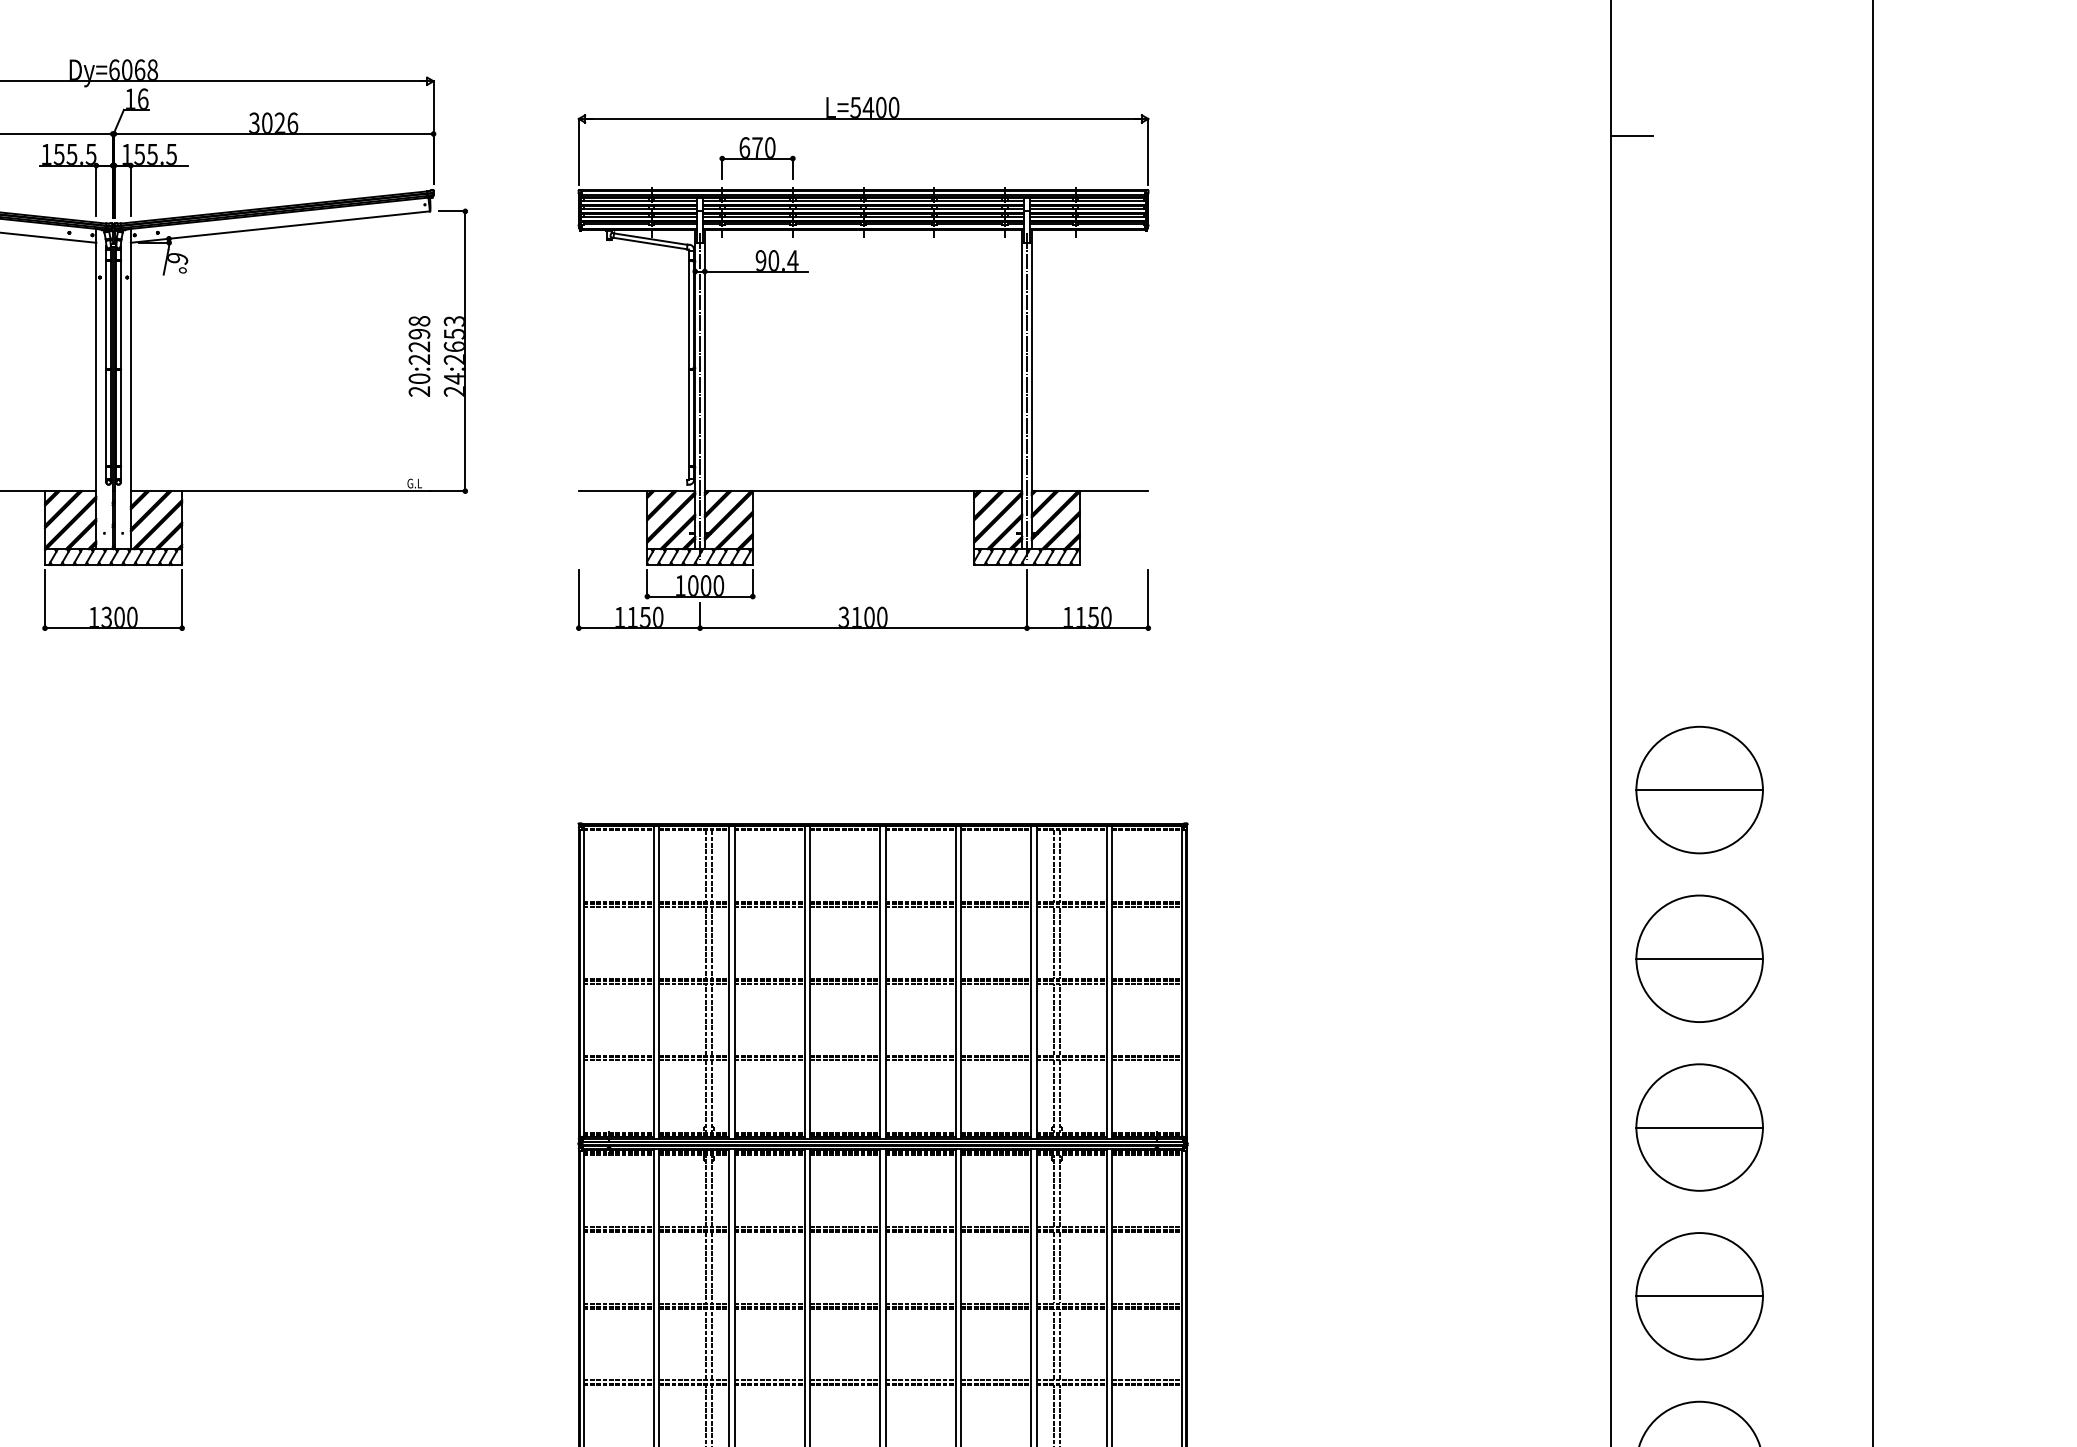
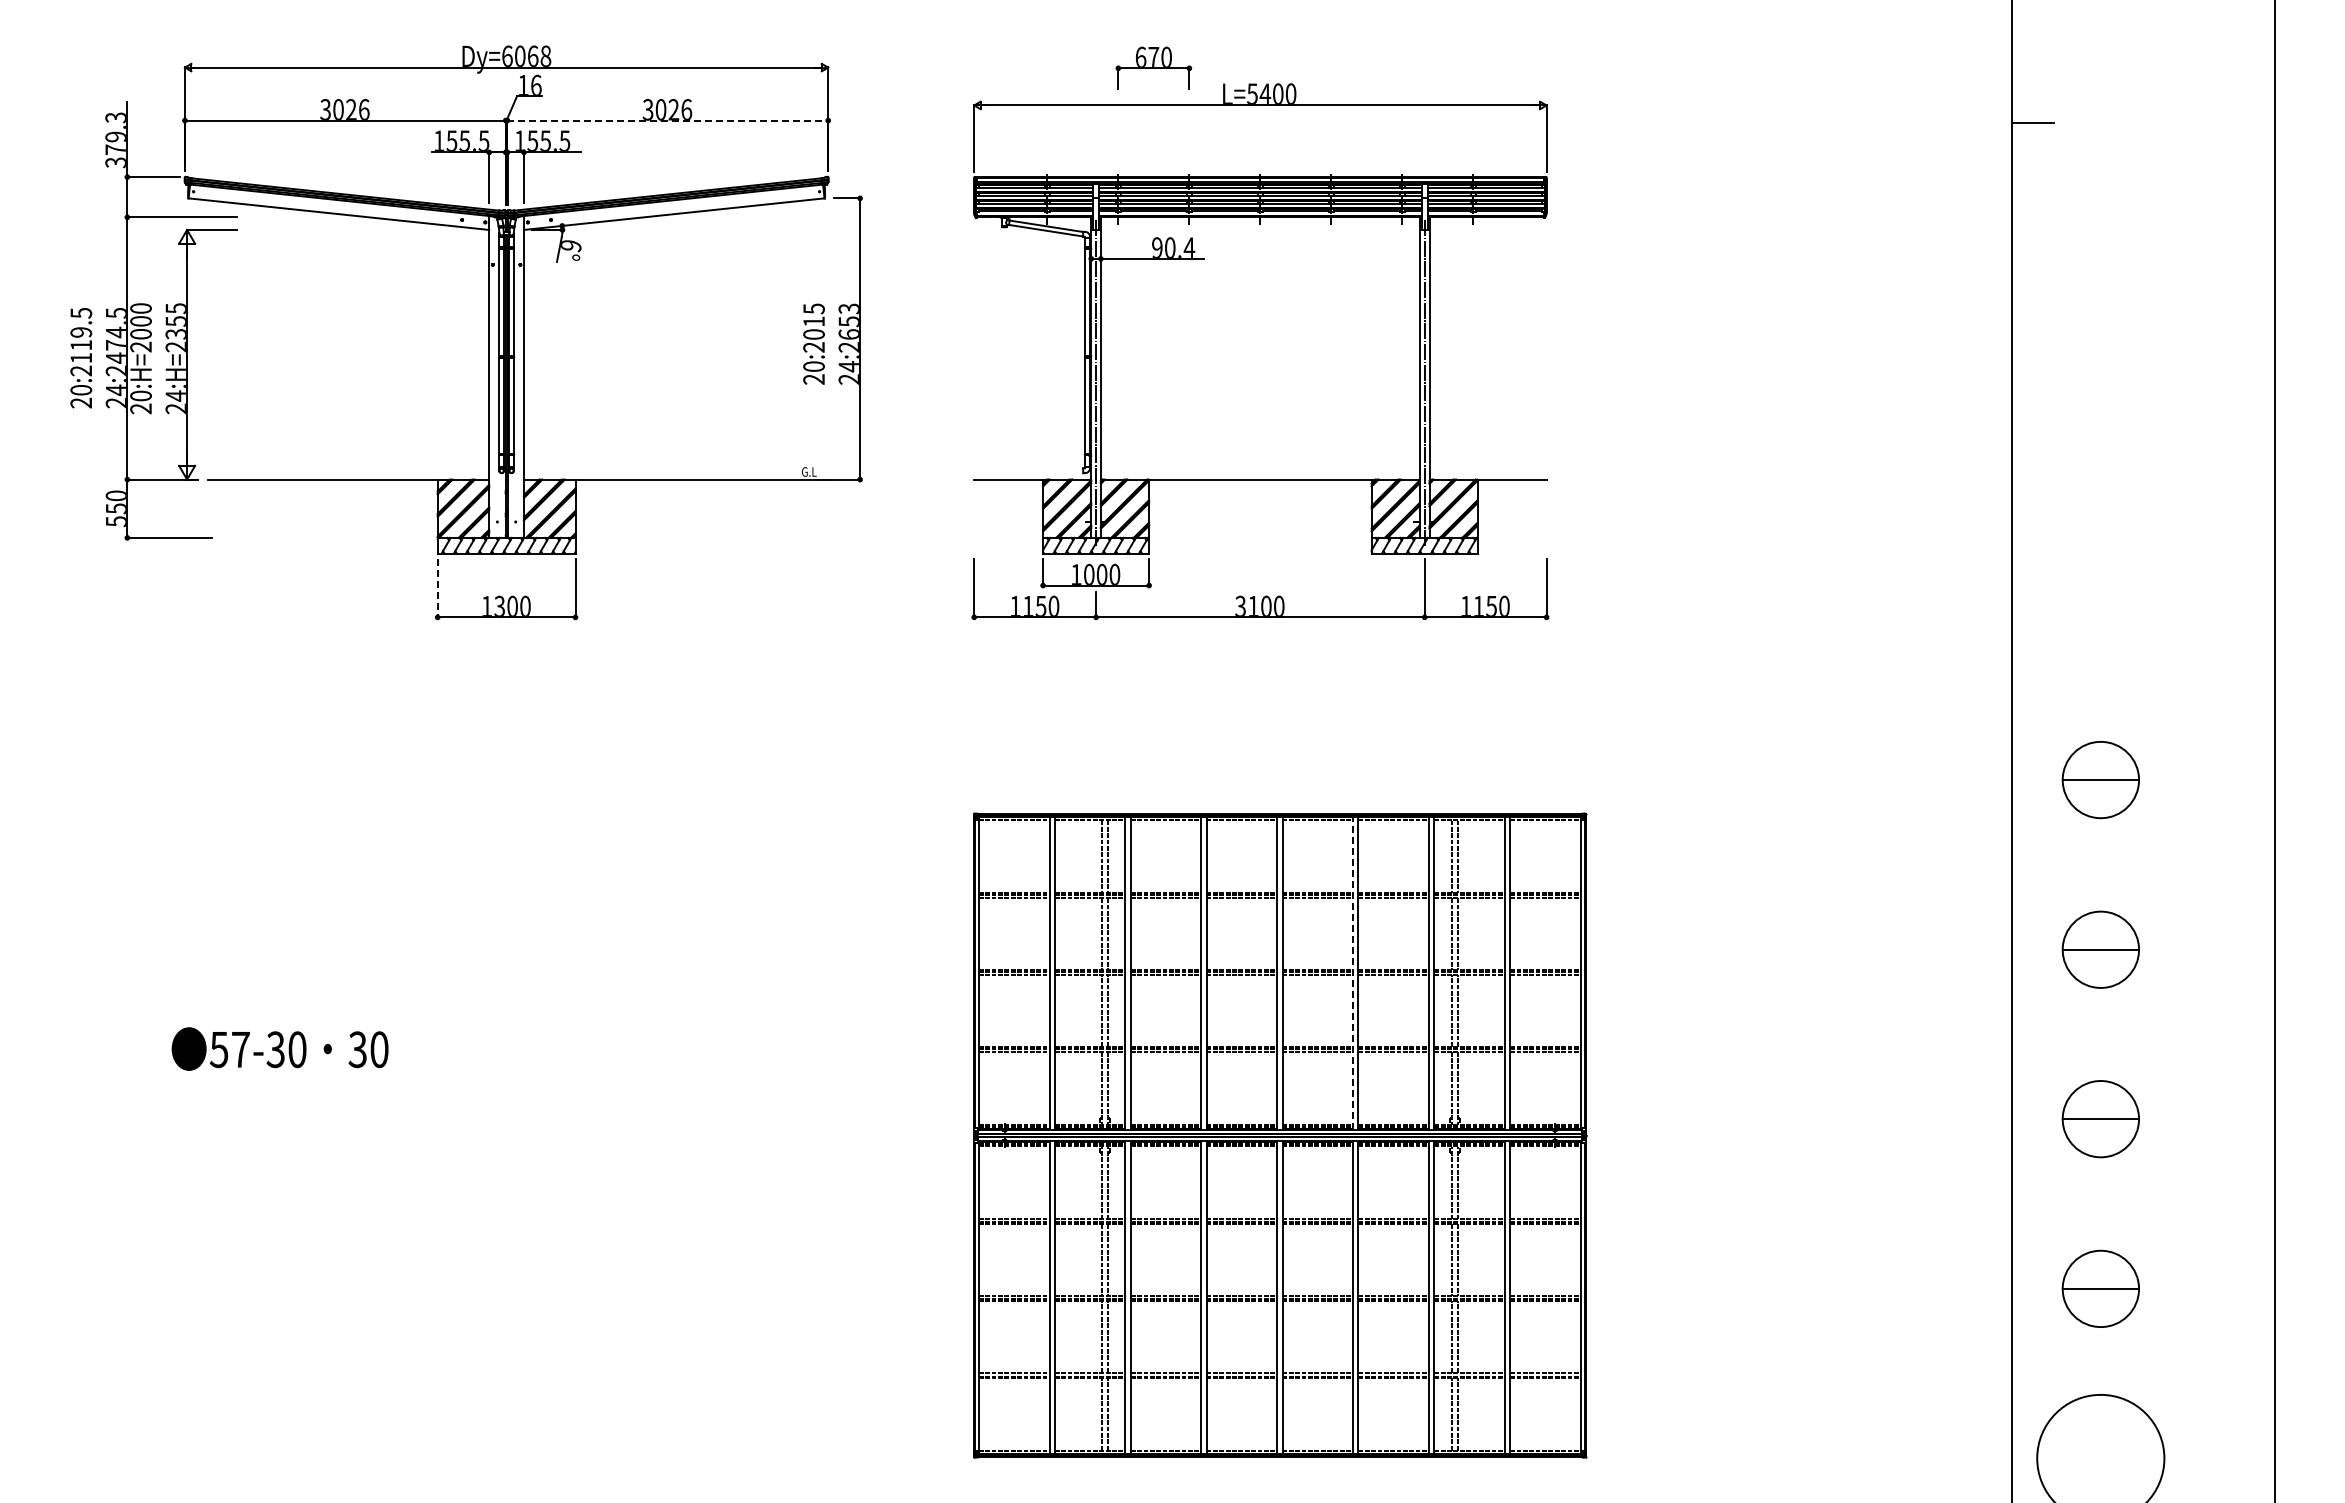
line: (274, 133) -> (668, 120), solid -> dashed
part: (757, 157) -> (1153, 67), moved
text: (418, 333) -> (813, 321), 20:2298 -> 20:2015
line: (44, 599) -> (437, 588), solid -> dashed
part: (1699, 789) -> (2100, 779), size x0.6
part: (1699, 958) -> (2100, 949), size x0.6
line: (956, 982) -> (1353, 973), solid -> dashed
part: (1699, 1126) -> (2100, 1118), size x0.6
part: (1699, 1295) -> (2100, 1288), size x0.6

